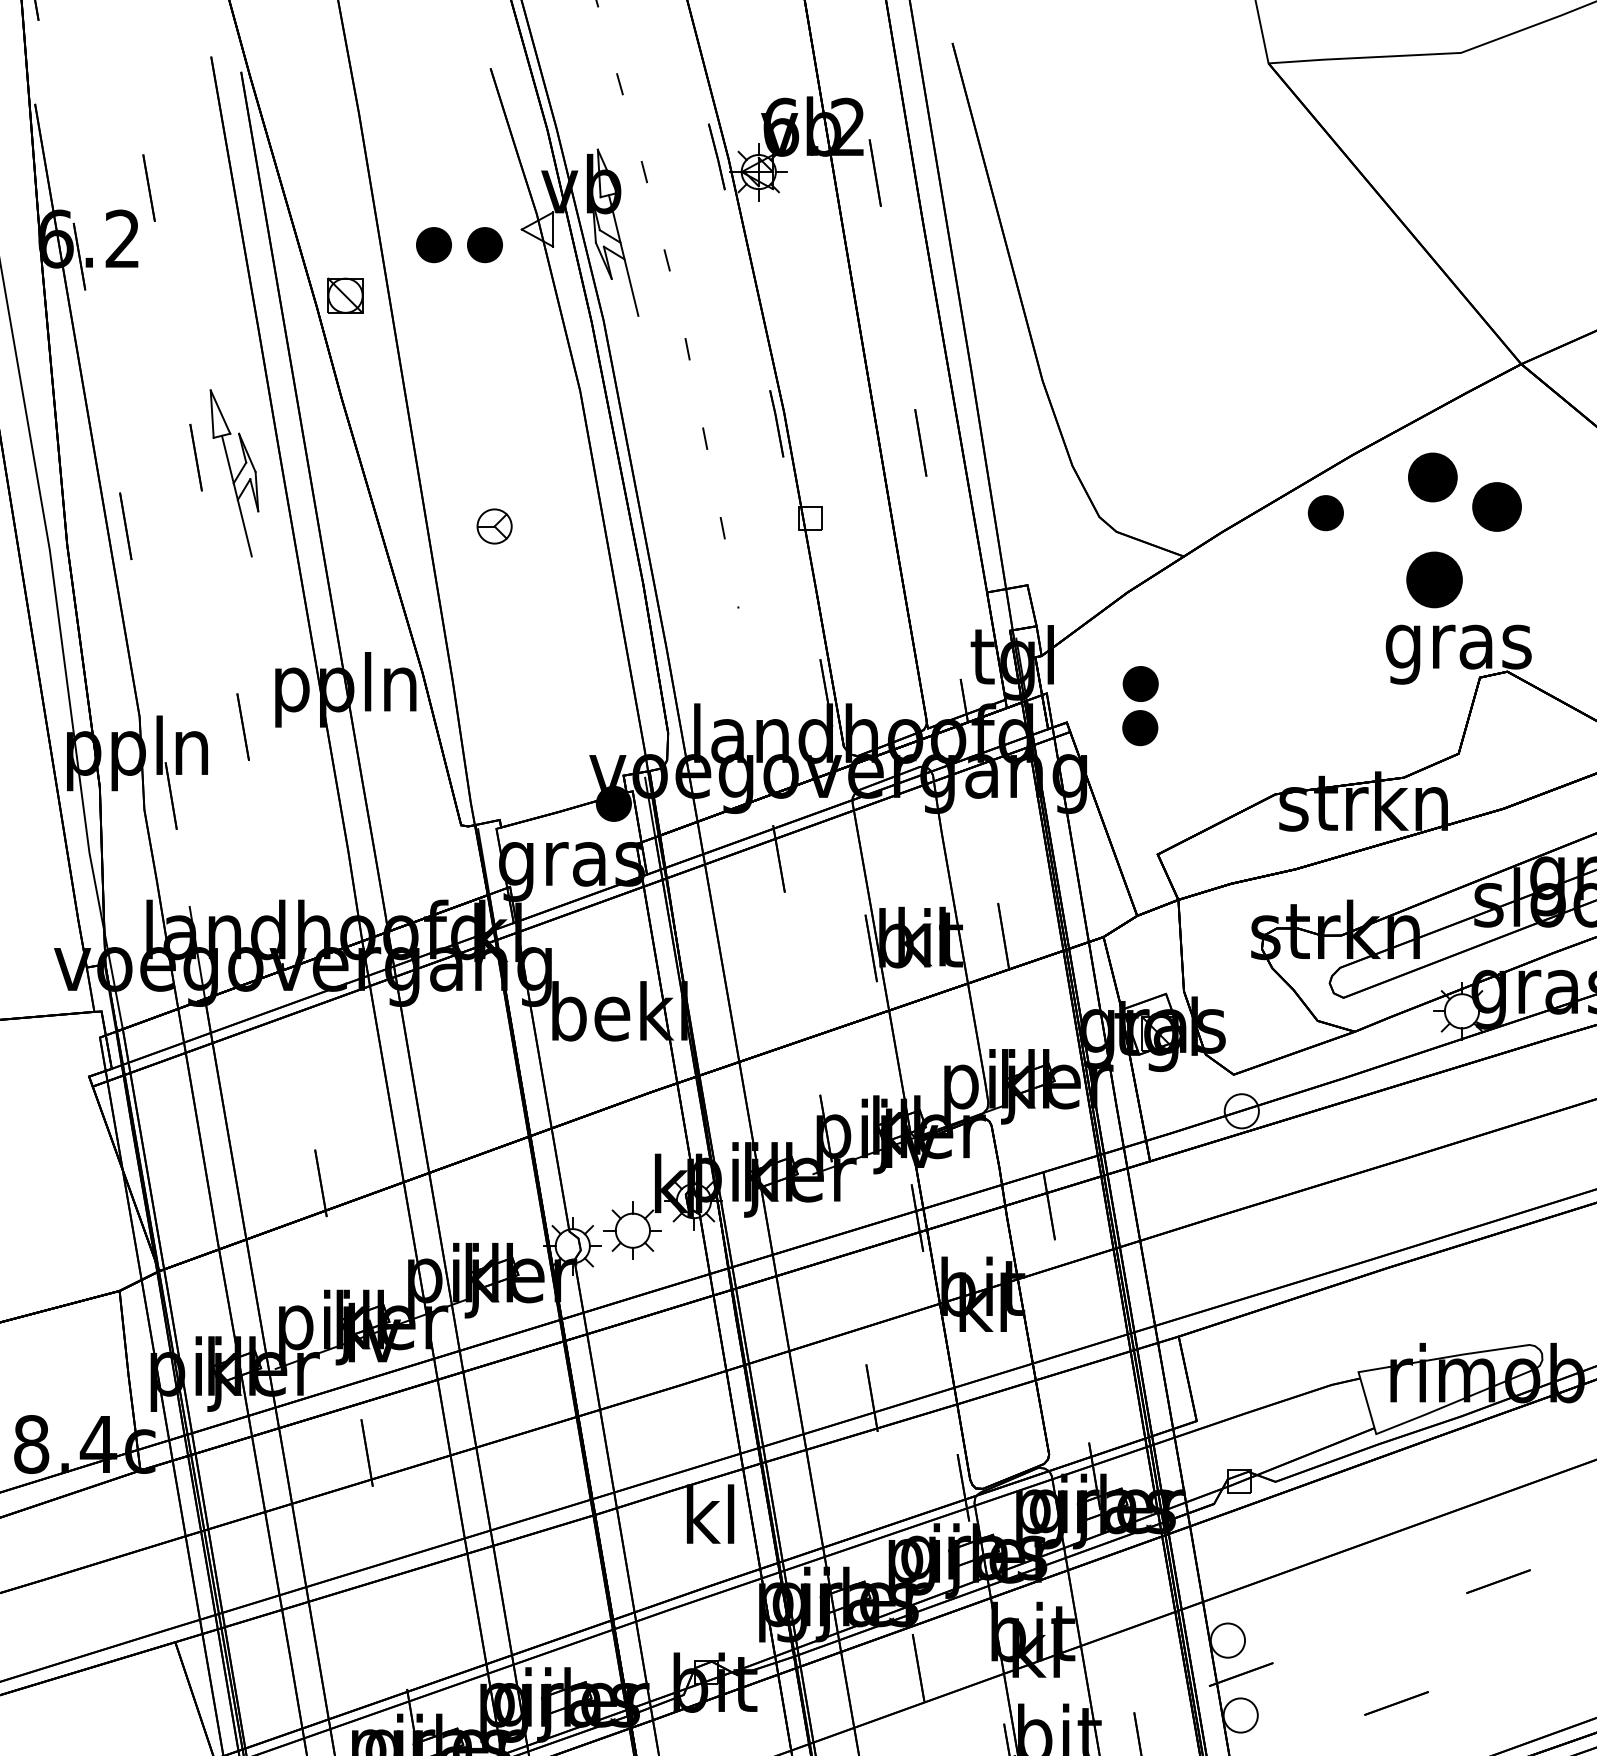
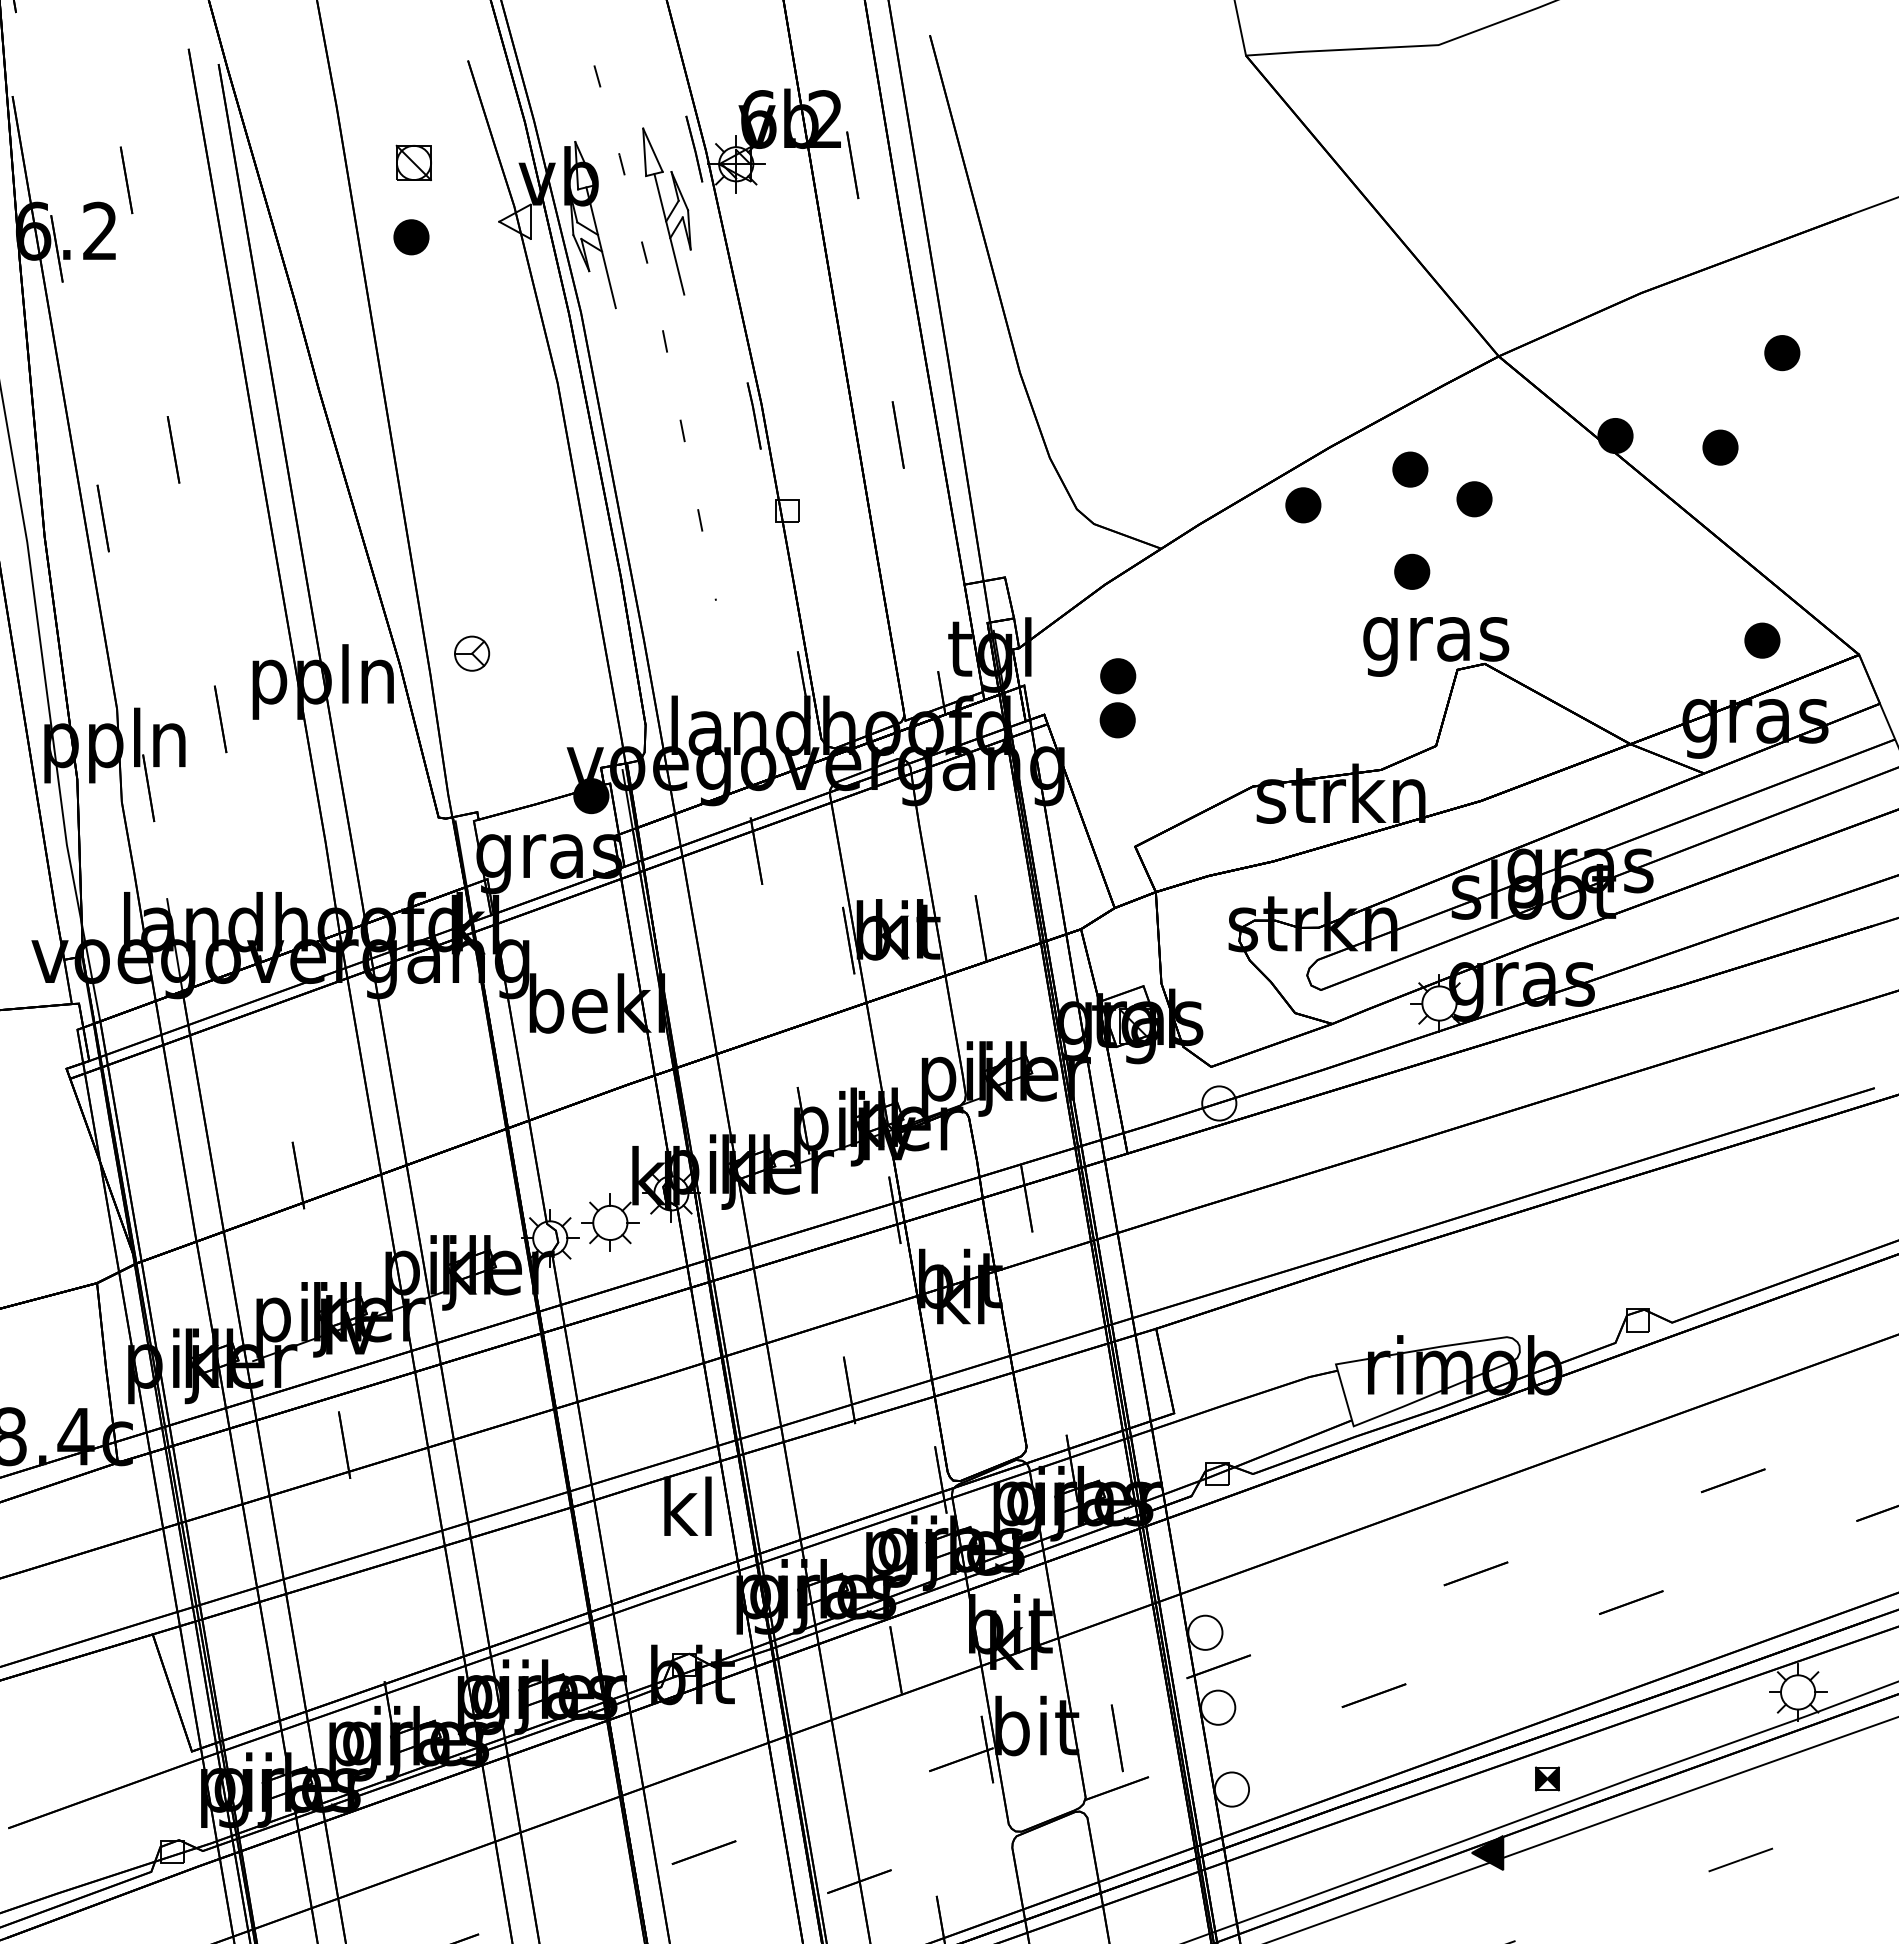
part: (485, 245) -> (462, 237), removed
part: (345, 295) -> (413, 162), moved
part: (234, 473) -> (666, 211), moved
part: (1433, 477) -> (1410, 469), size x0.71
part: (1497, 507) -> (1474, 499), size x0.71
part: (495, 526) -> (472, 653), moved
part: (1435, 579) -> (1412, 571), size x0.62

